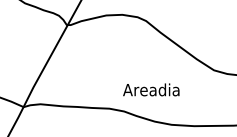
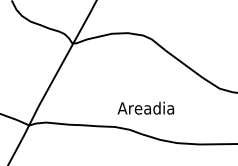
text: (150, 89) -> (145, 107), moved

